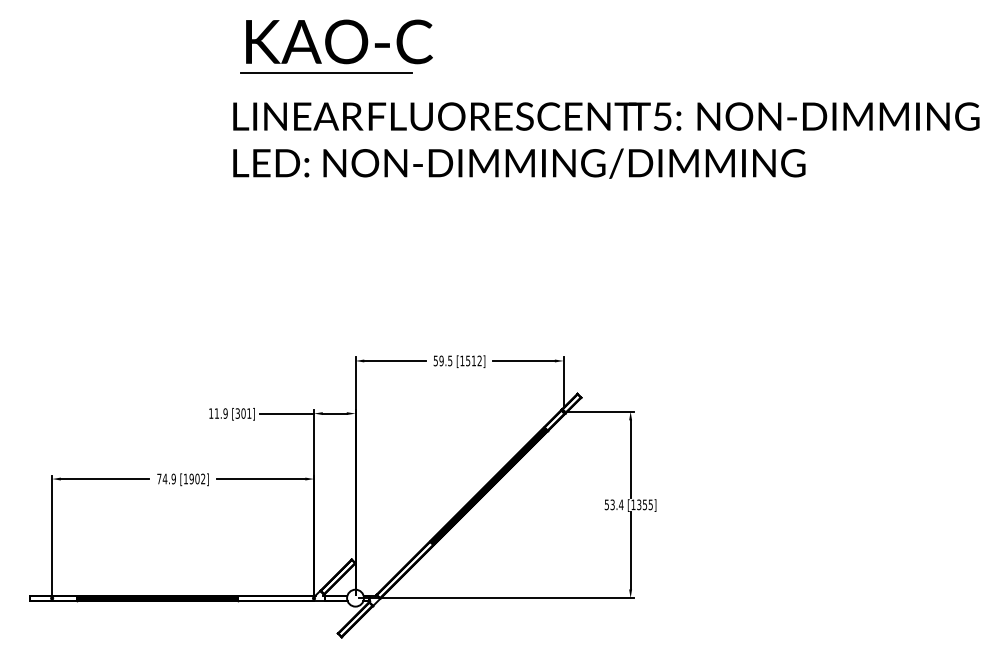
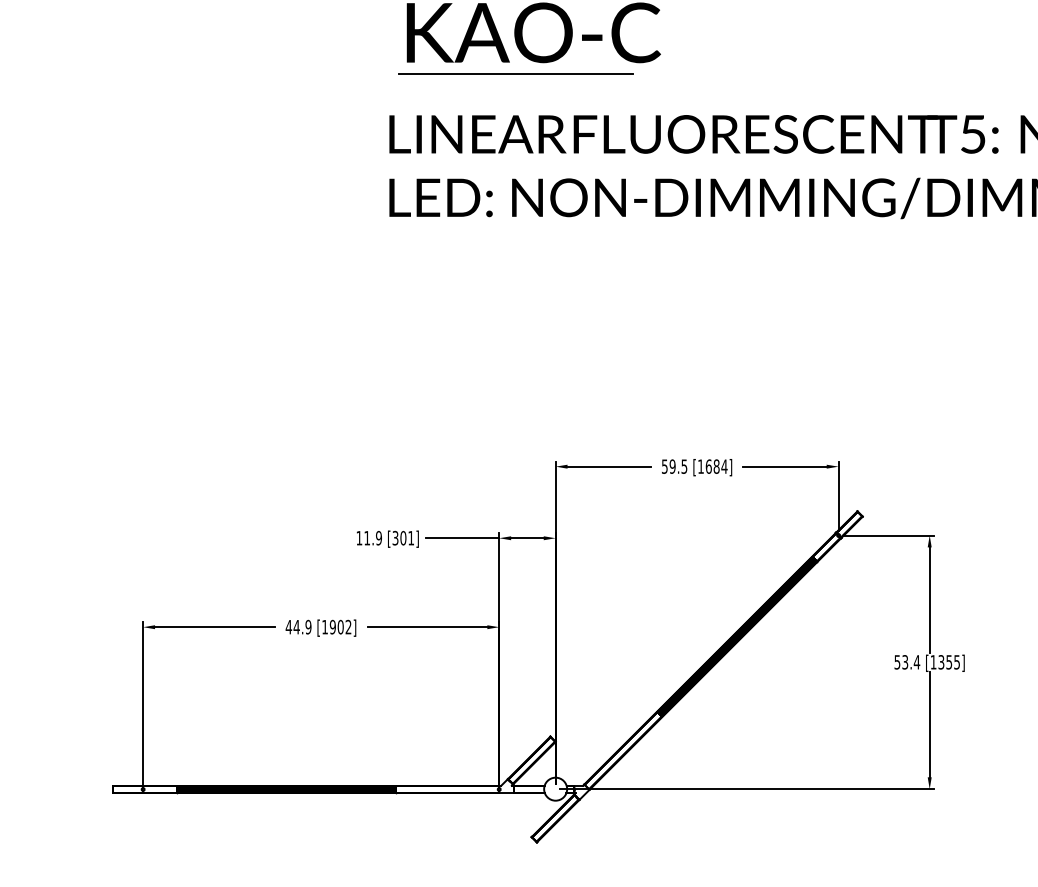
text: (473, 360) -> (716, 466), [1512] -> [1684]
text: (159, 478) -> (289, 626), 74.9 -> 44.9

